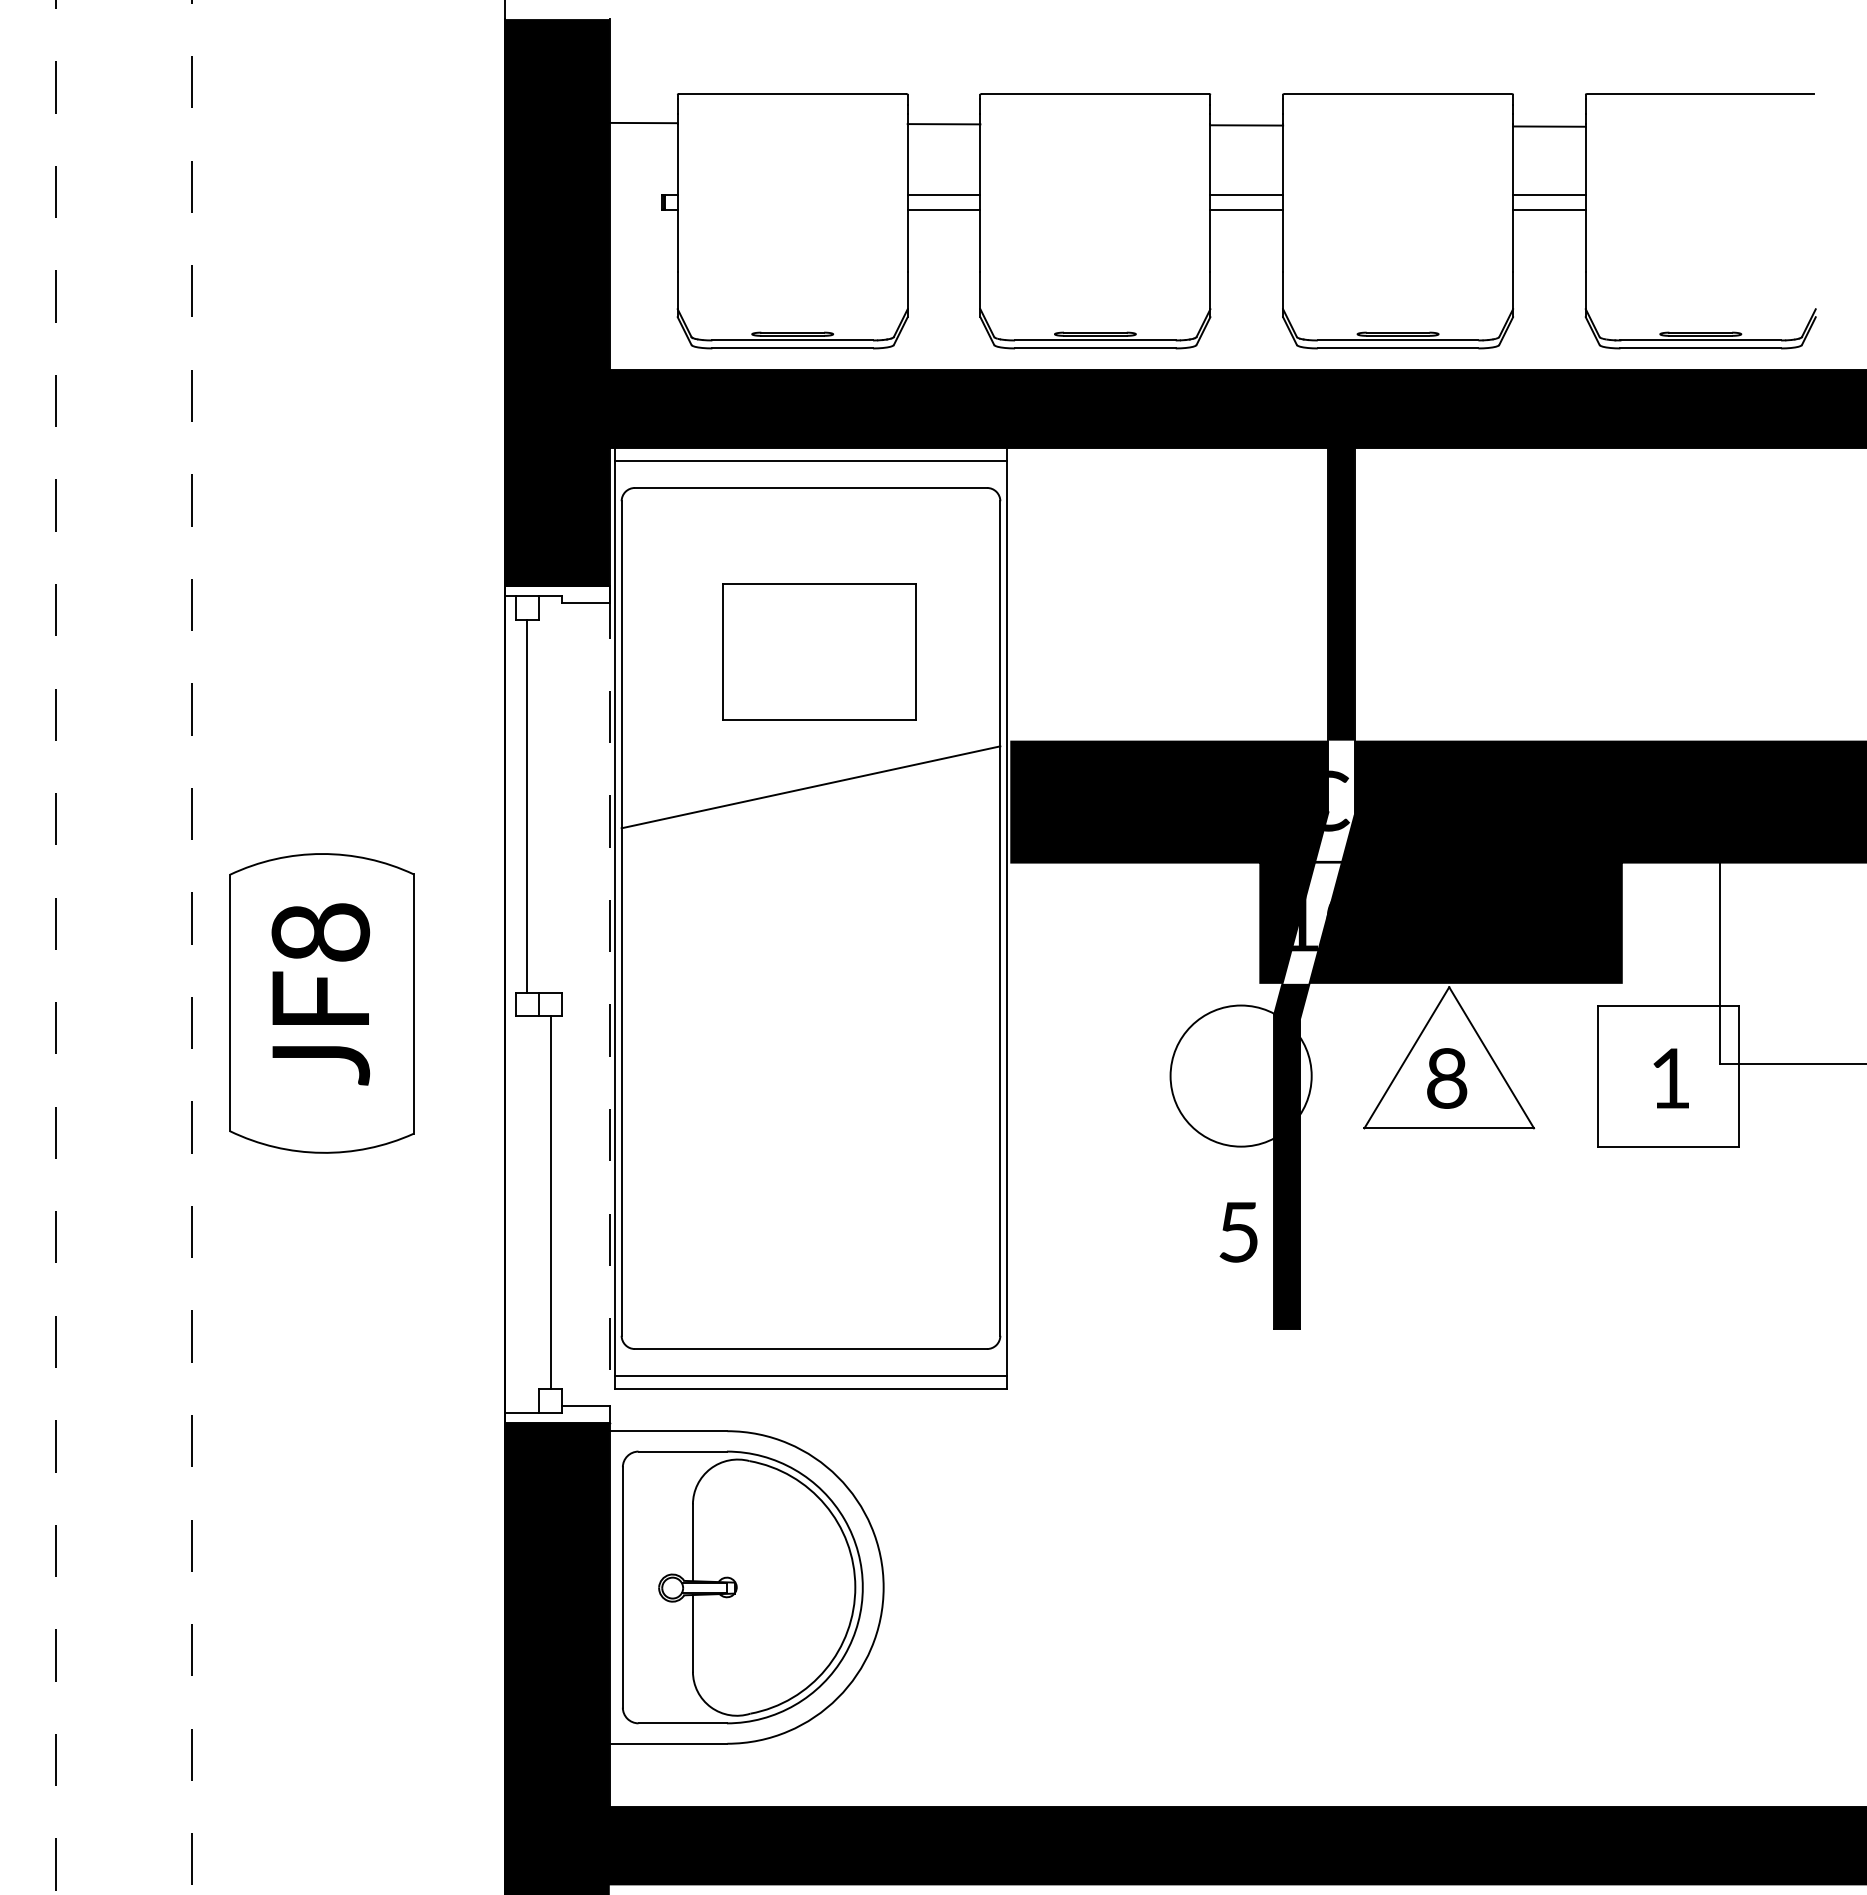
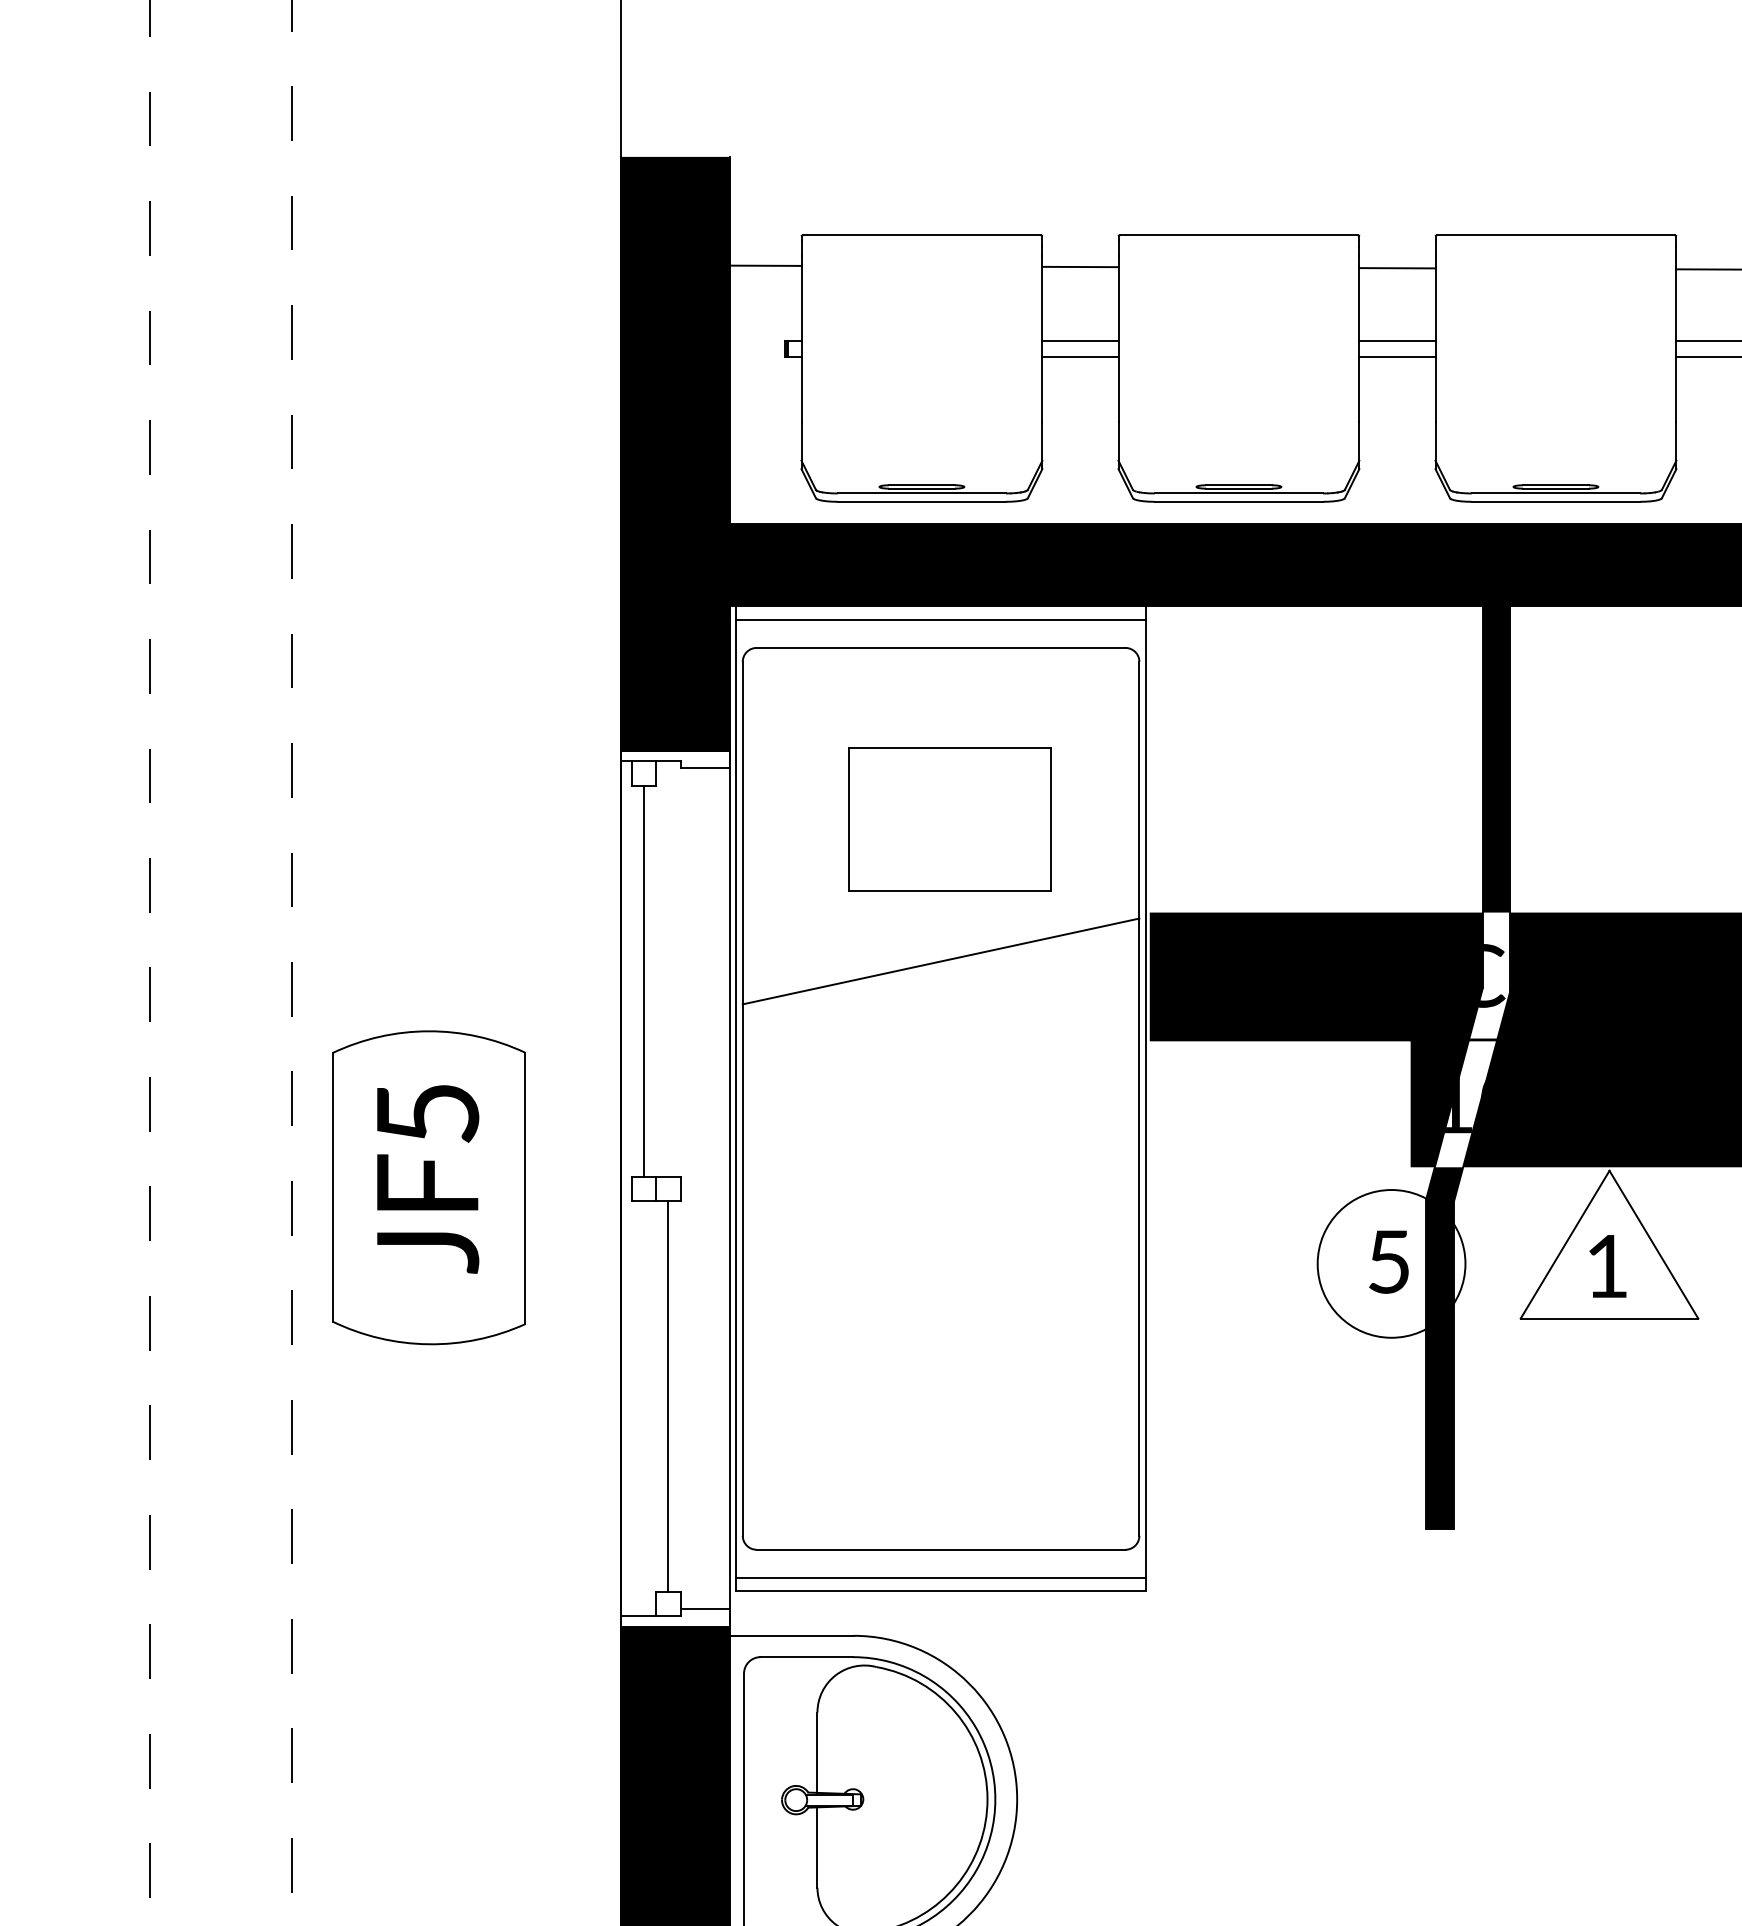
text: (320, 932) -> (427, 1113), JF8 -> JF5
line: (609, 1005) -> (730, 1189), dashed -> solid
text: (1447, 1078) -> (1607, 1266), 8 -> 1
text: (1238, 1232) -> (1388, 1262), moved

